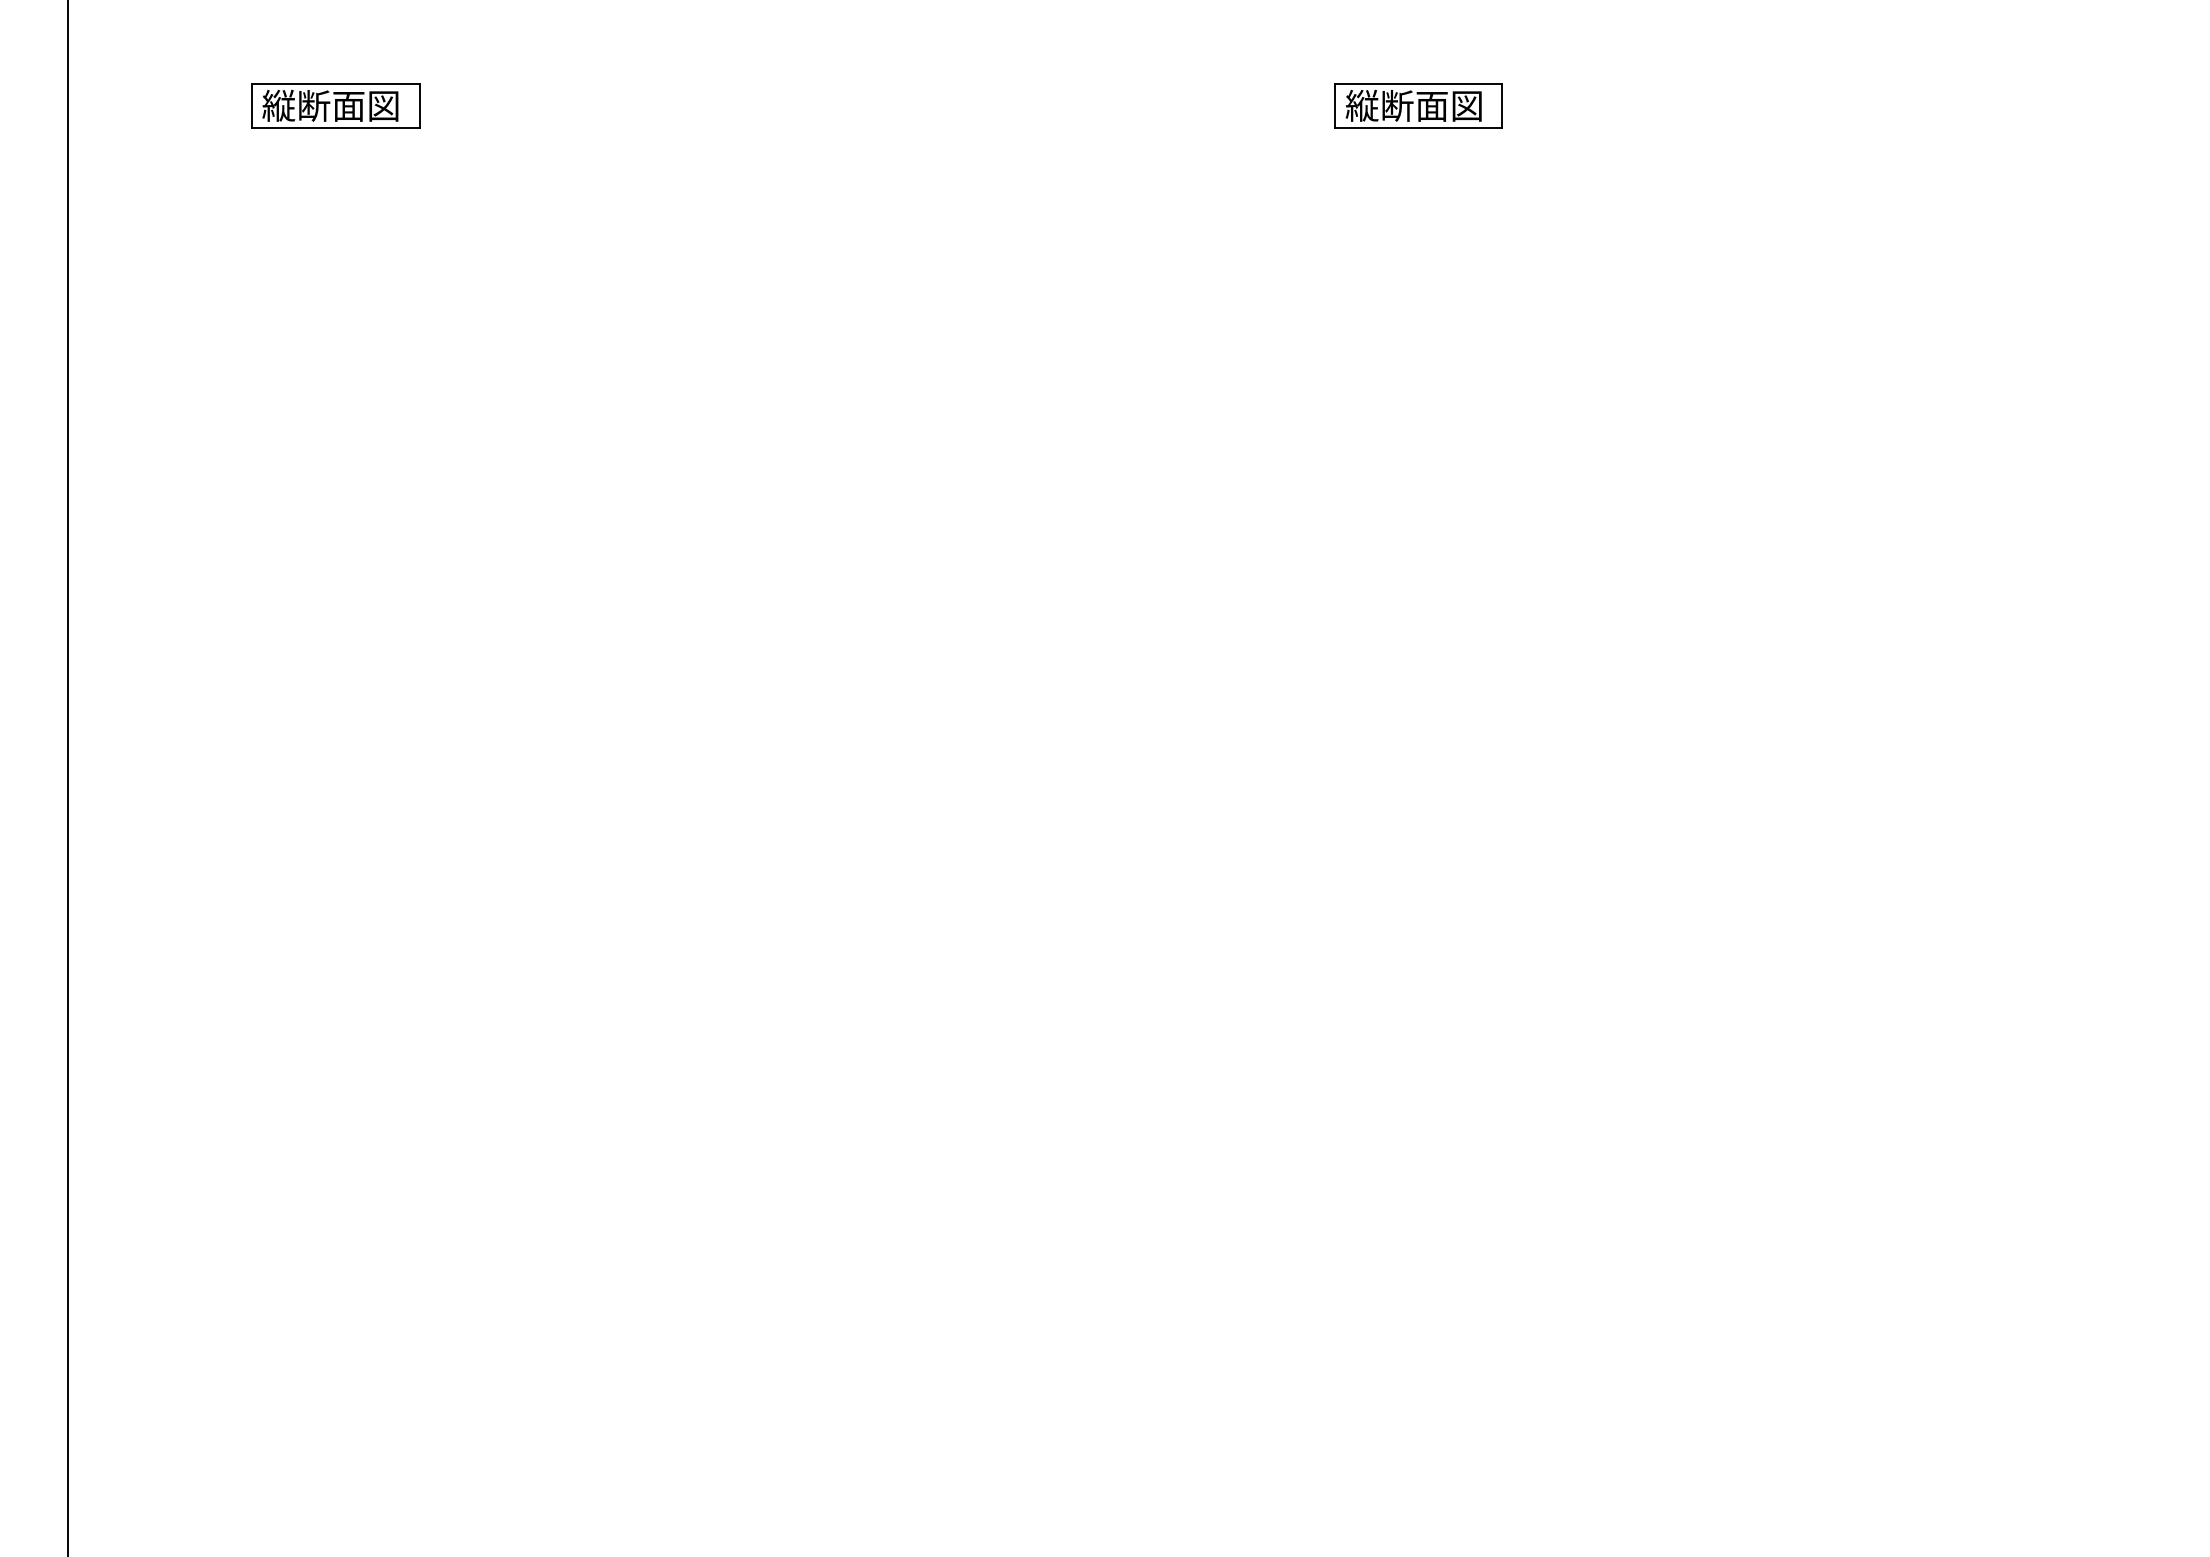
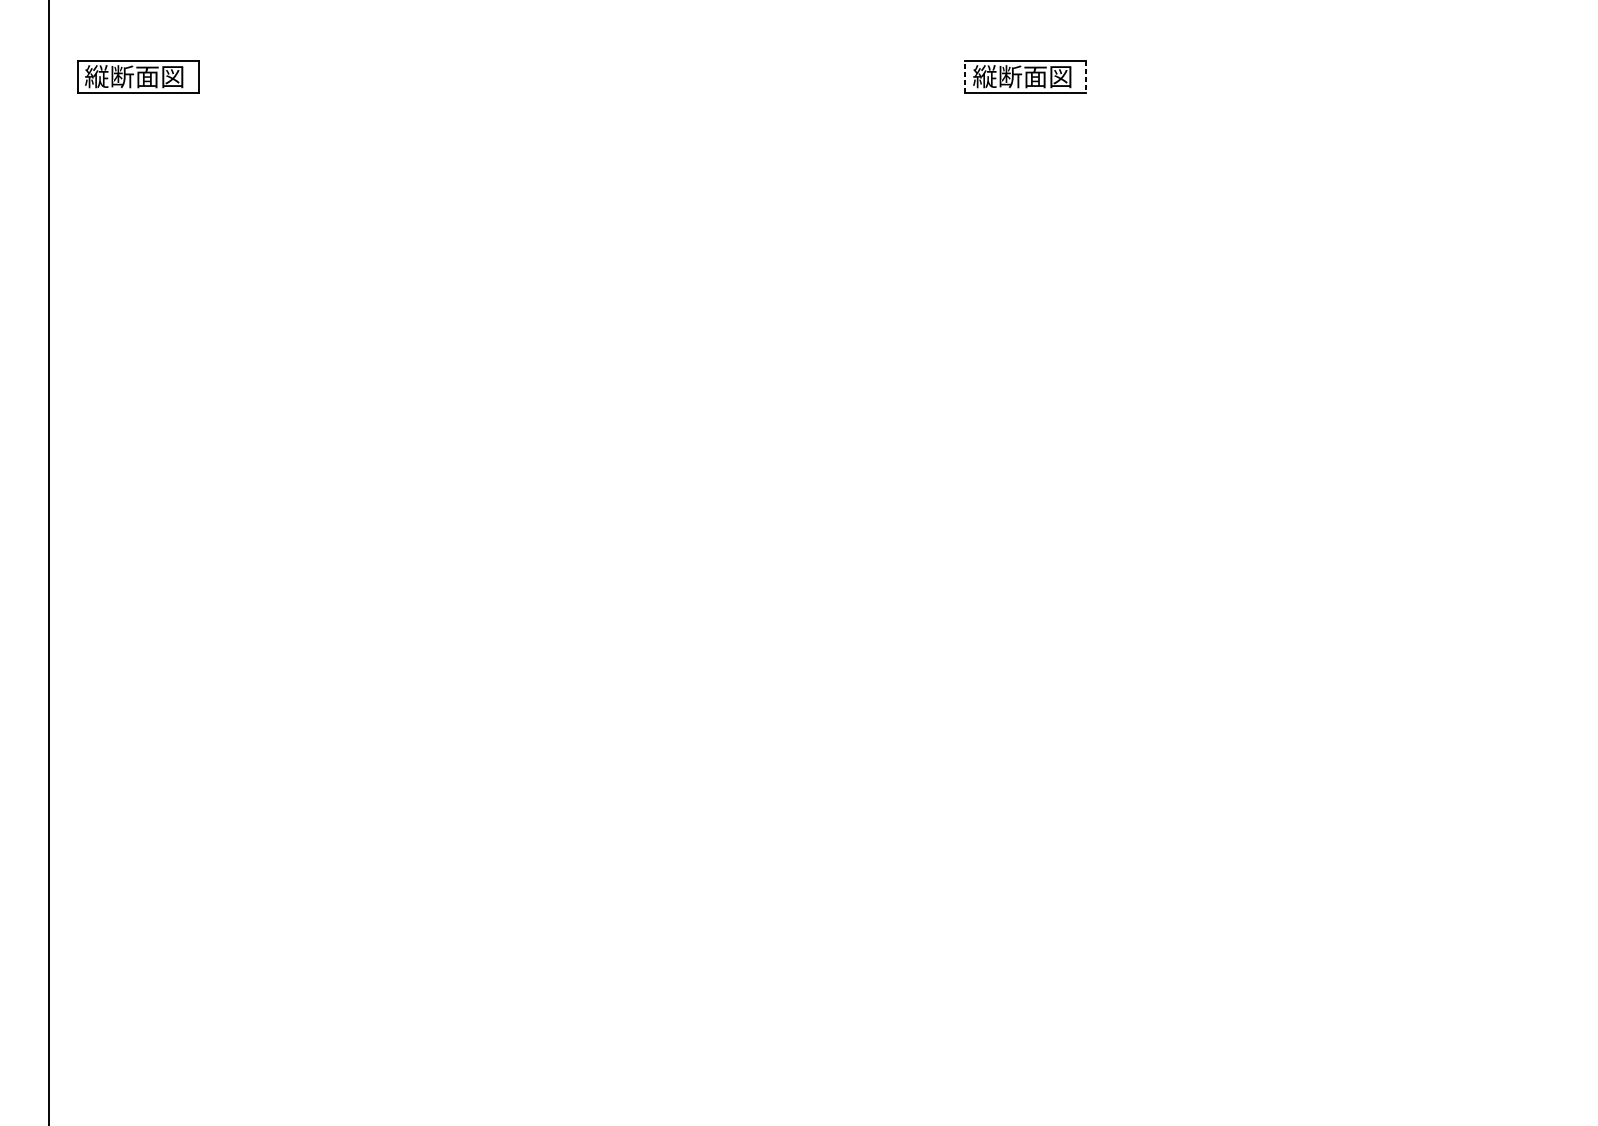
part: (335, 105) -> (137, 76), moved
line: (1335, 105) -> (965, 76), solid -> dashed
line: (1502, 106) -> (1086, 77), solid -> dashed

